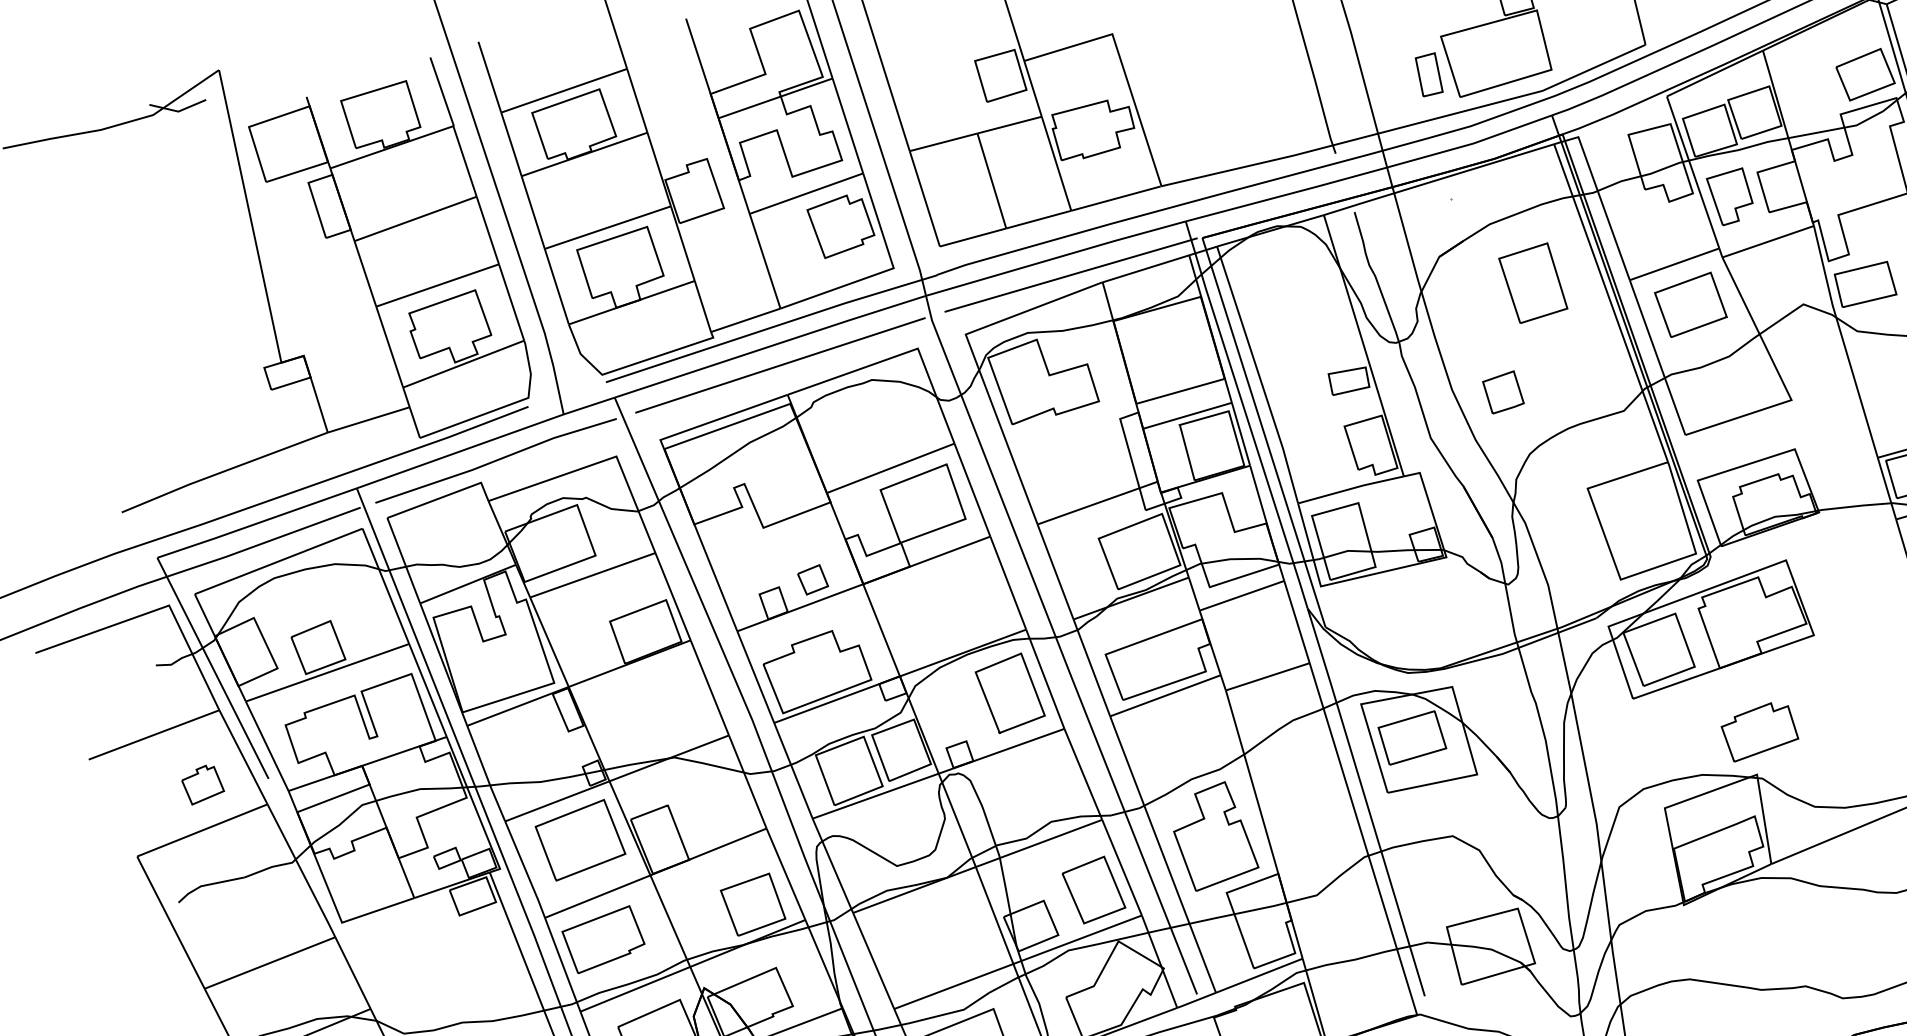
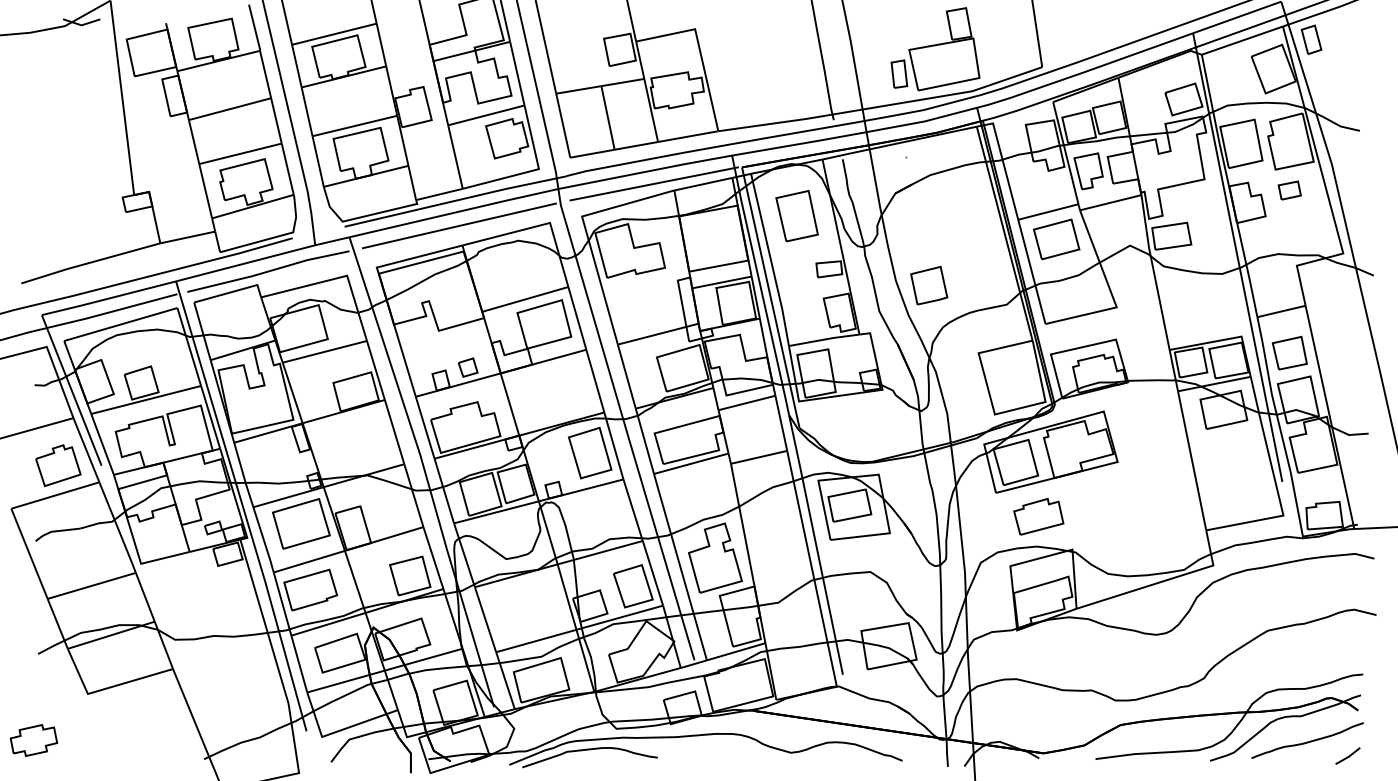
part: (1532, 283) -> (796, 216), moved
part: (1503, 392) -> (929, 285), size x1.43
part: (1759, 731) -> (1038, 516), moved
part: (203, 784) -> (58, 465), size x1.67

